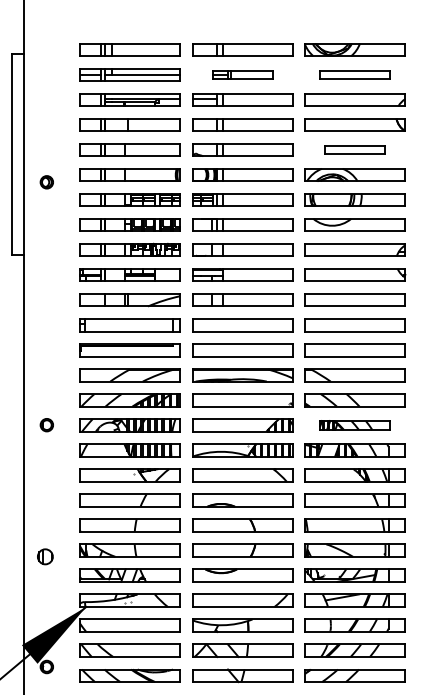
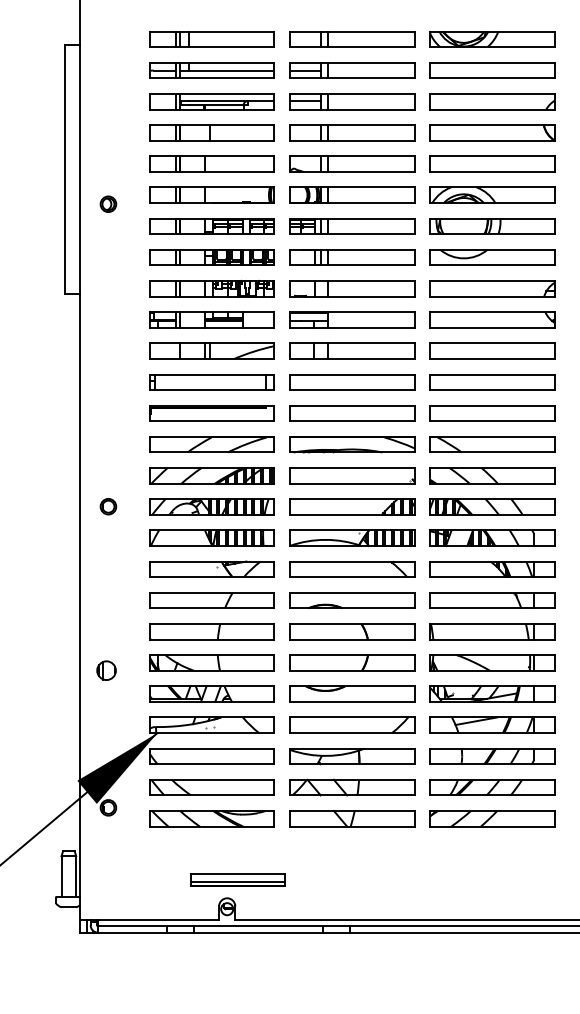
part: (242, 74) -> (352, 70), size x1.67
part: (355, 74) -> (492, 70), size x1.43
part: (355, 149) -> (492, 163), size x1.67
part: (355, 424) -> (492, 506), size x1.43

